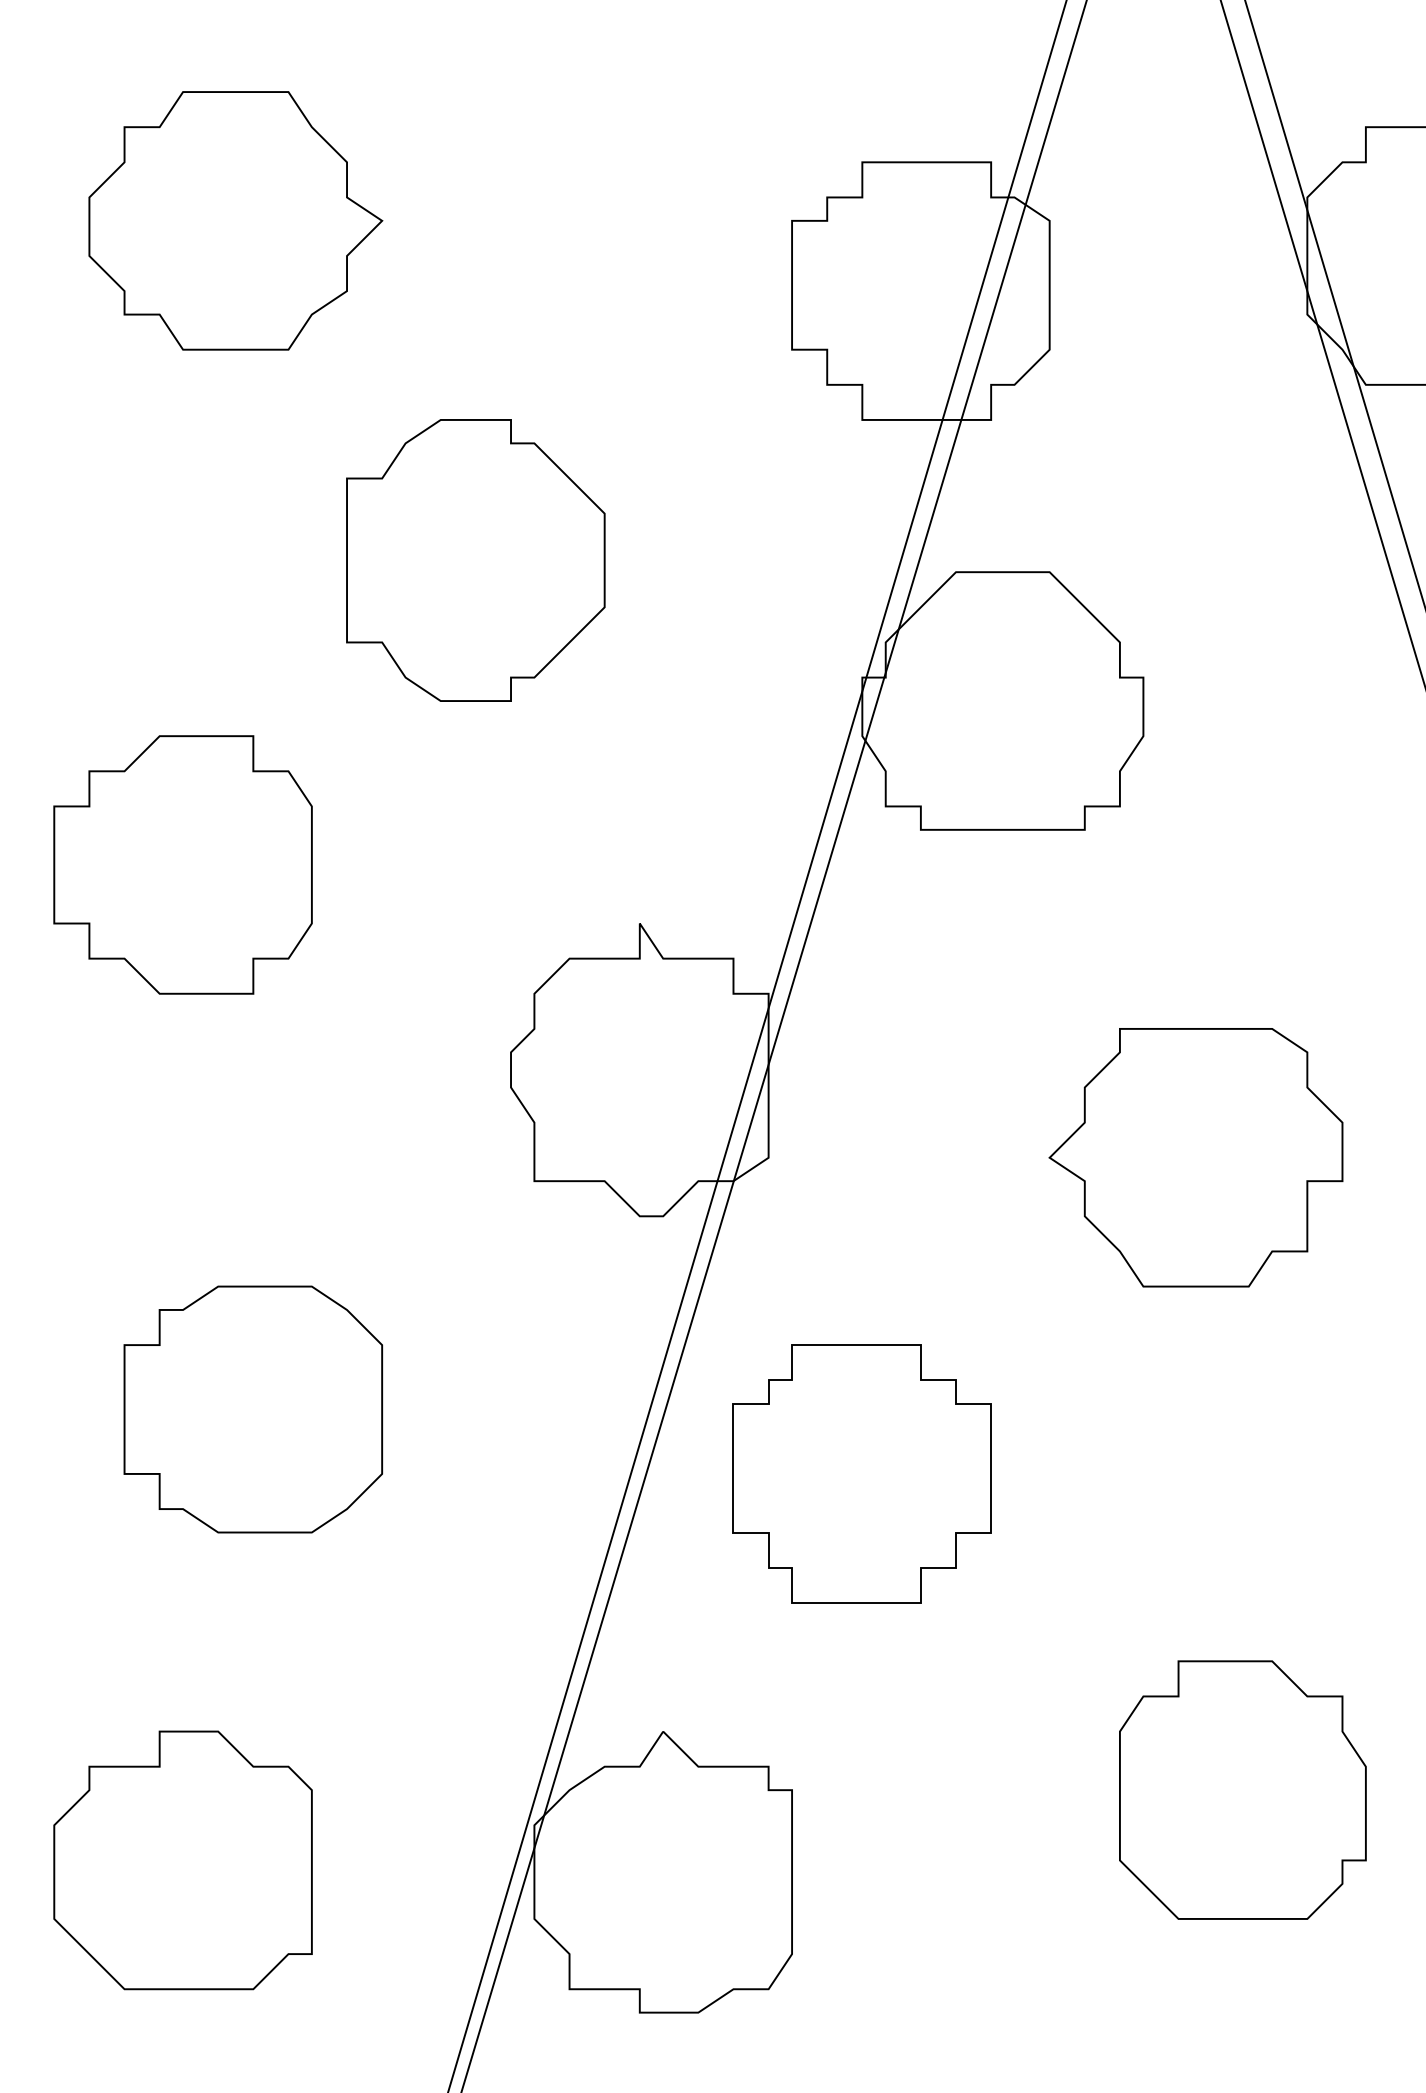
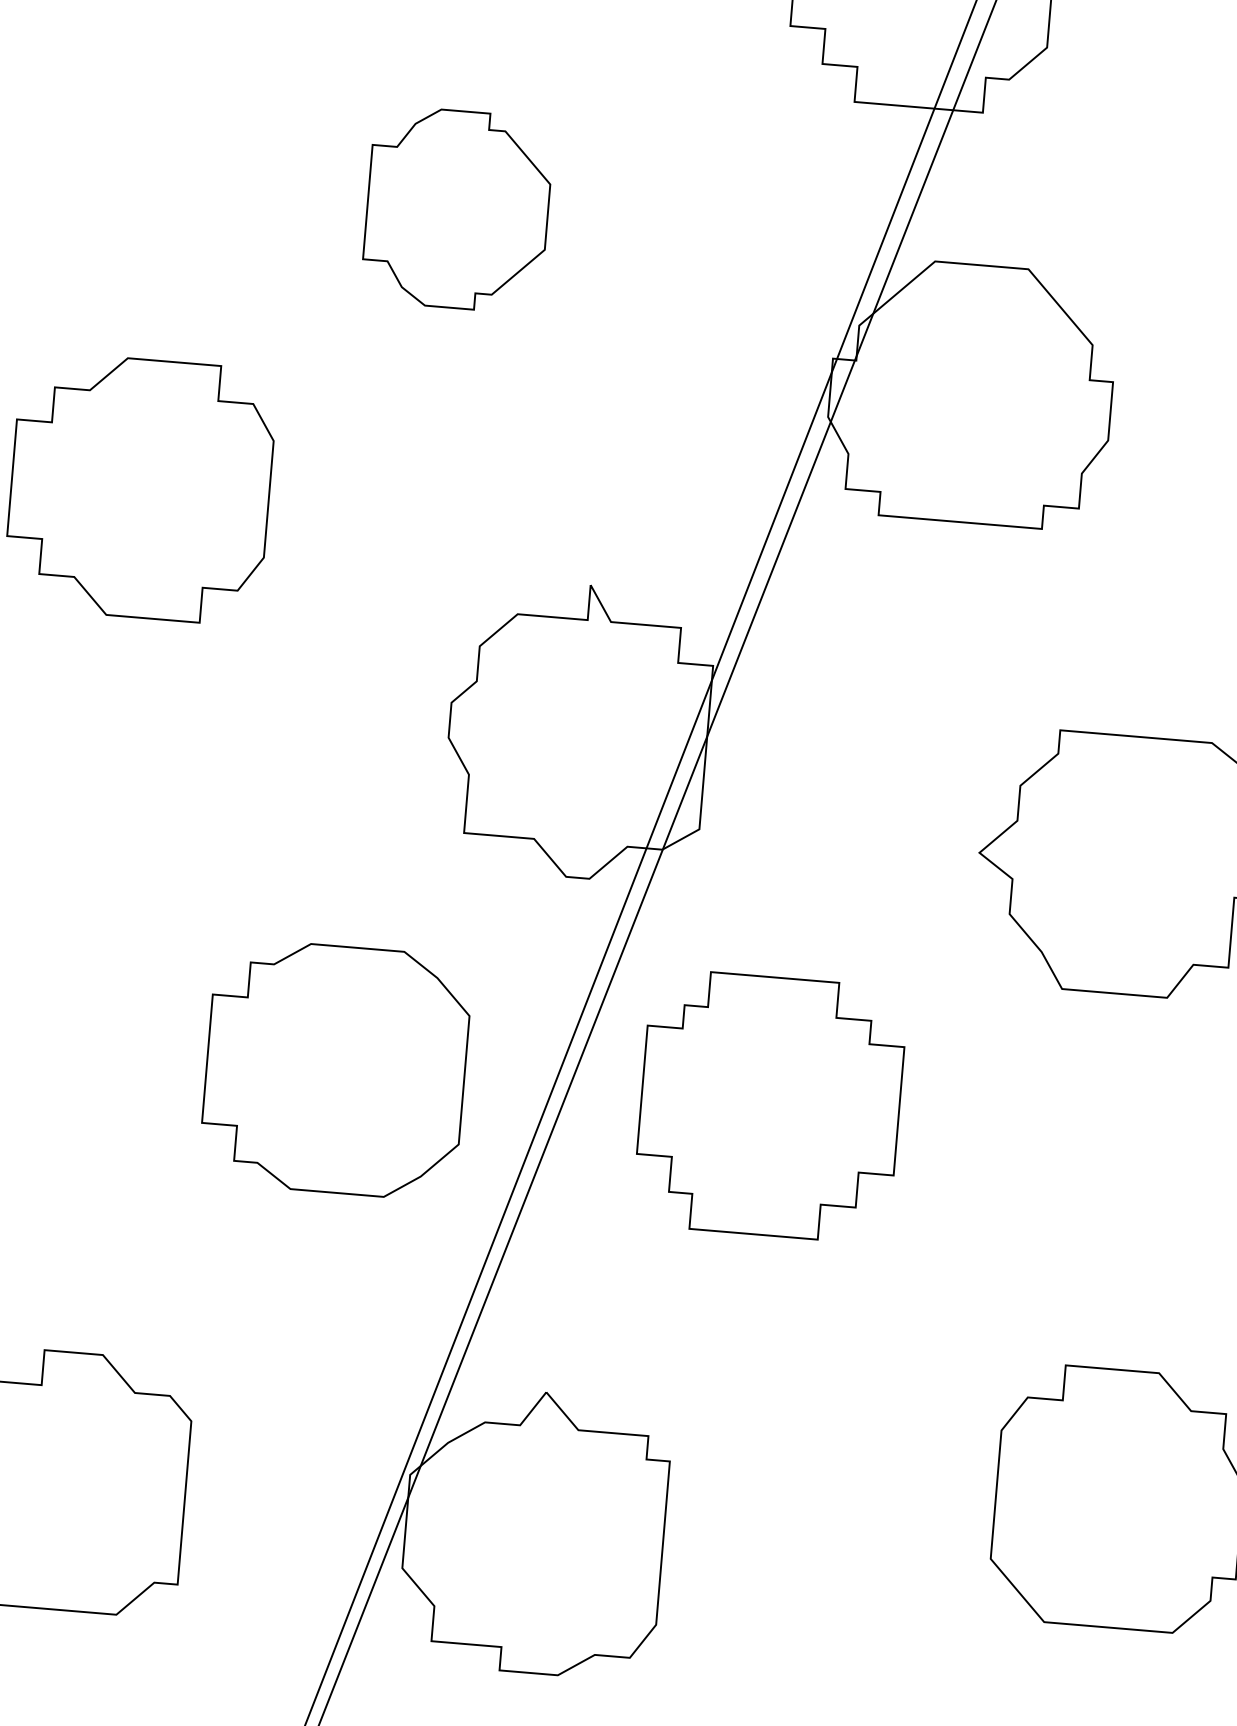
part: (475, 560) -> (457, 209), size x0.7
part: (252, 1409) -> (334, 1069), moved
part: (861, 1473) -> (769, 1105), moved

